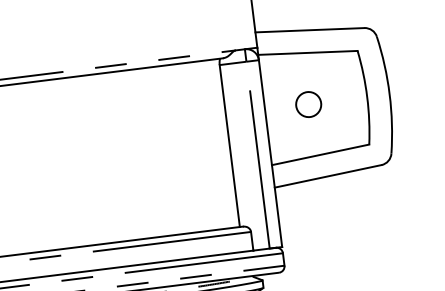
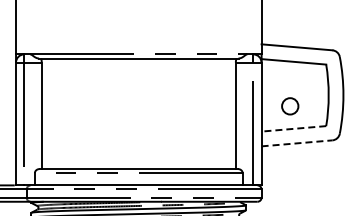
circle: (309, 104) -> (290, 106), moved
line: (319, 154) -> (293, 128), solid -> dashed
line: (328, 176) -> (297, 143), solid -> dashed

